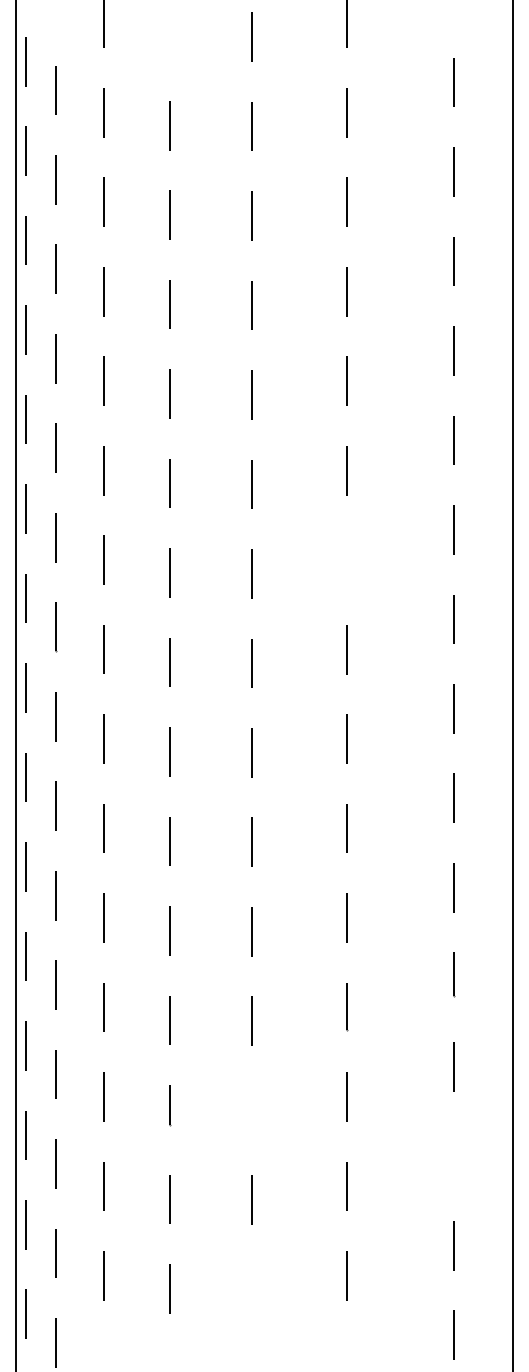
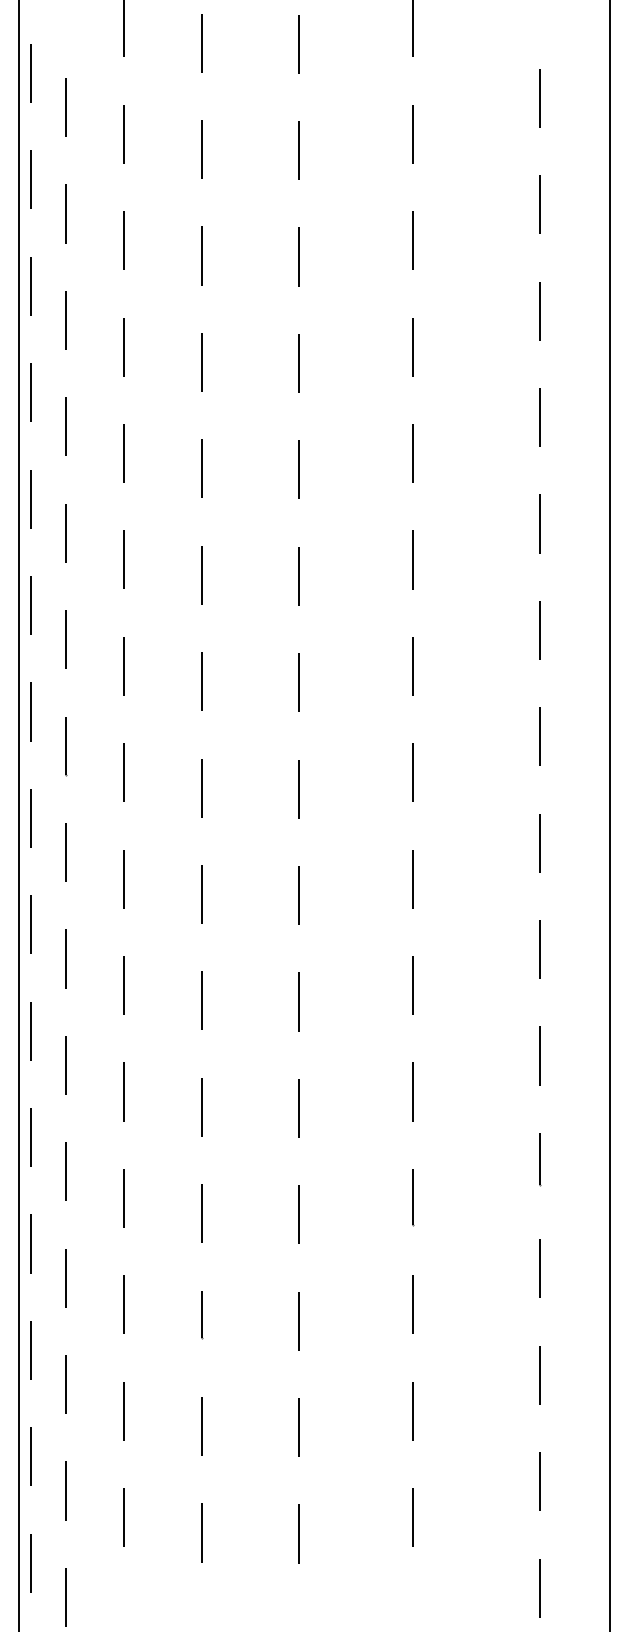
line: (170, 35) -> (202, 42), added
line: (347, 559) -> (413, 665), added
line: (251, 1111) -> (298, 1321), added
line: (453, 1156) -> (539, 1375), added
line: (251, 1289) -> (299, 1533), added

